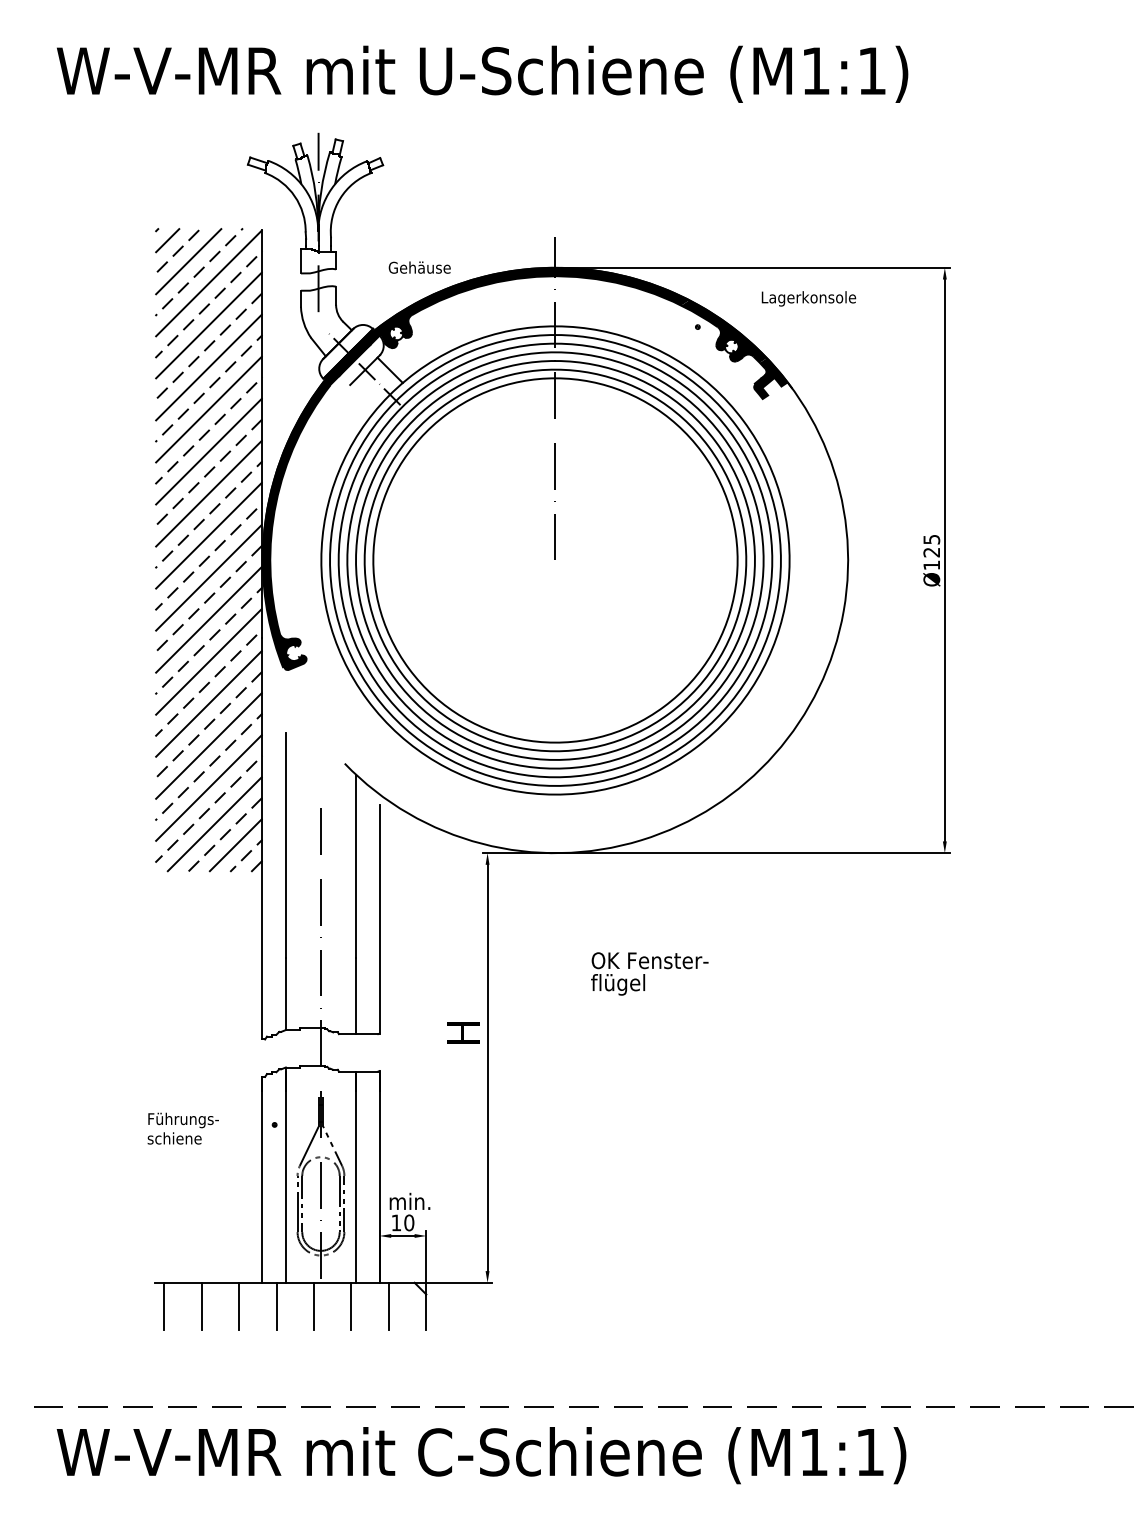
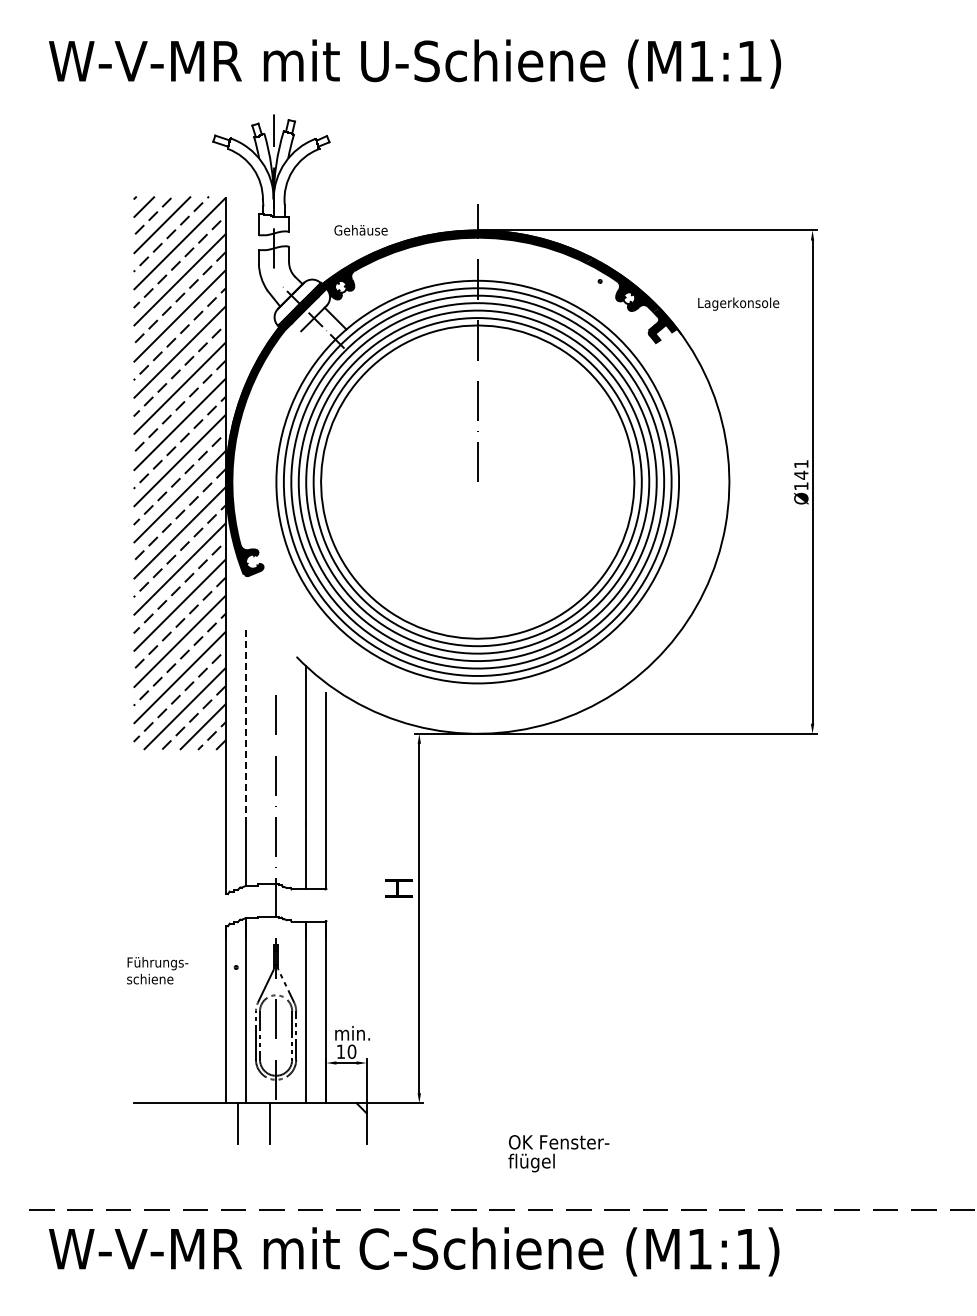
text: (808, 298) -> (738, 303), moved
text: (931, 545) -> (801, 469), Ø125 -> Ø141
line: (285, 845) -> (245, 727), solid -> dashed
text: (649, 973) -> (558, 1153), moved
line: (164, 1306) -> (141, 1123), removed
line: (201, 1306) -> (173, 1123), removed
line: (238, 1306) -> (205, 1123), removed
line: (351, 1306) -> (302, 1123), removed
line: (388, 1306) -> (334, 1123), removed

